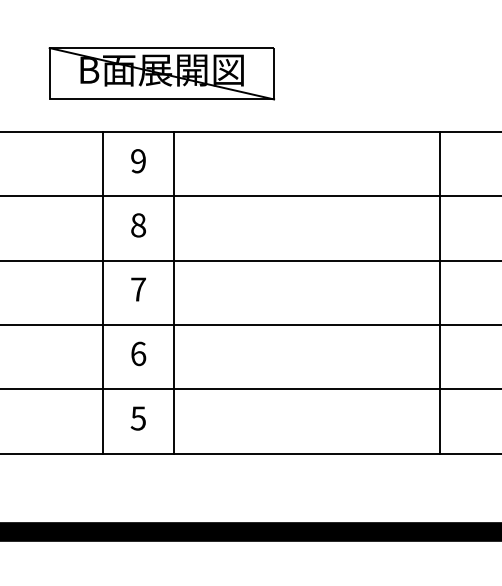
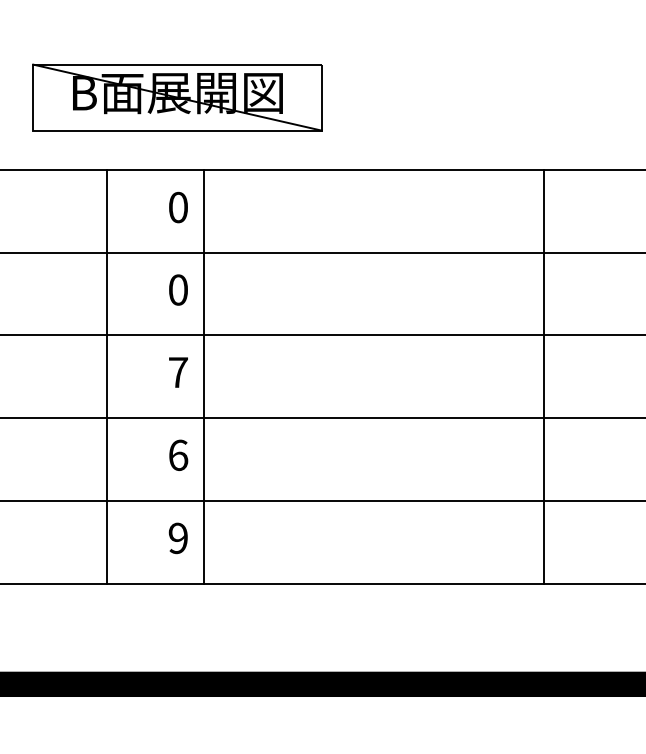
part: (161, 73) -> (177, 97), moved
text: (138, 161) -> (178, 207), 9 -> 0
text: (138, 225) -> (178, 290), 8 -> 0
line: (103, 292) -> (107, 376), moved
line: (174, 292) -> (204, 376), moved
line: (439, 292) -> (543, 376), moved
text: (137, 418) -> (177, 538), 5 -> 9

